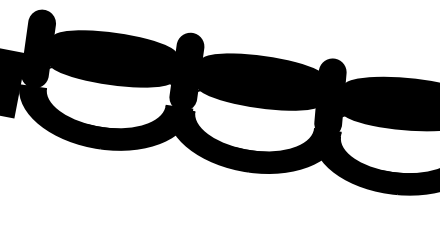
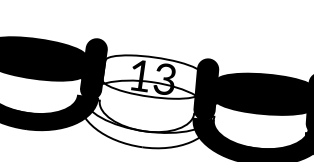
fill: (261, 81) -> (152, 76), removed
fill: (254, 140) -> (146, 122), removed

